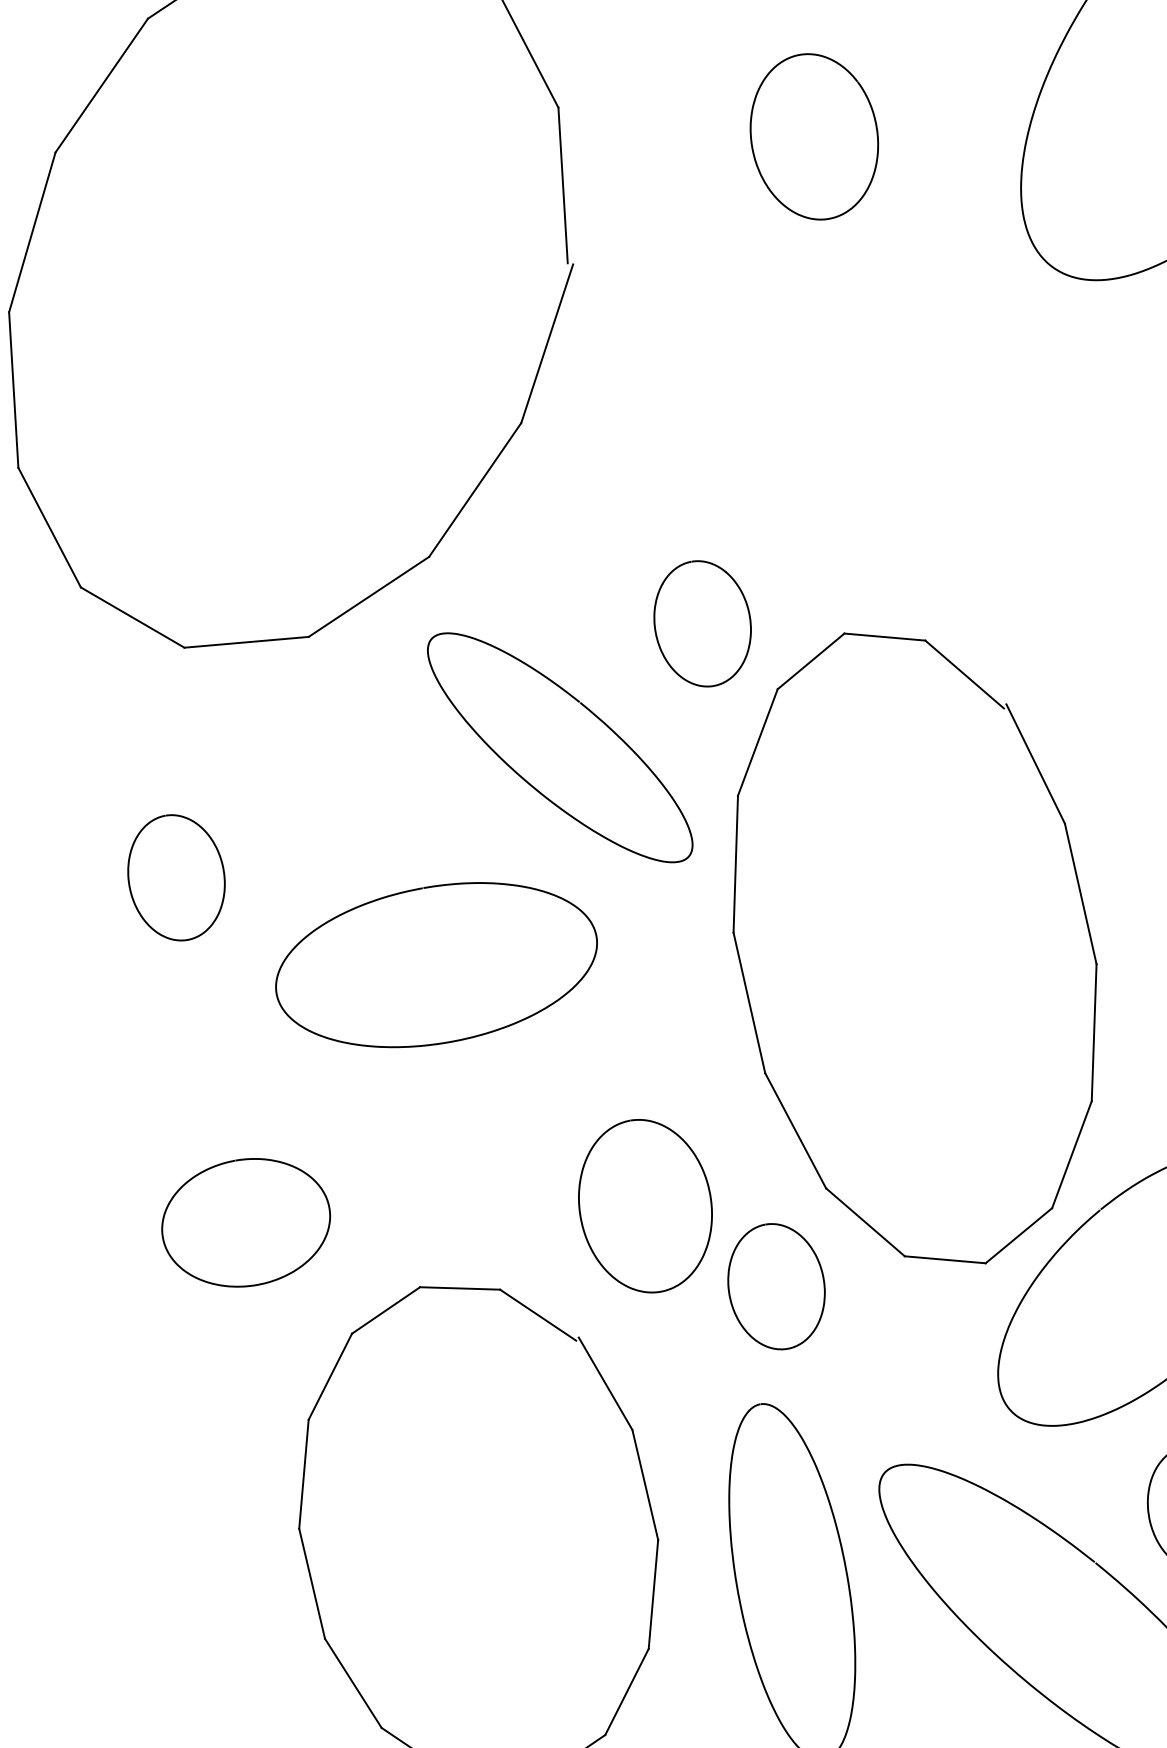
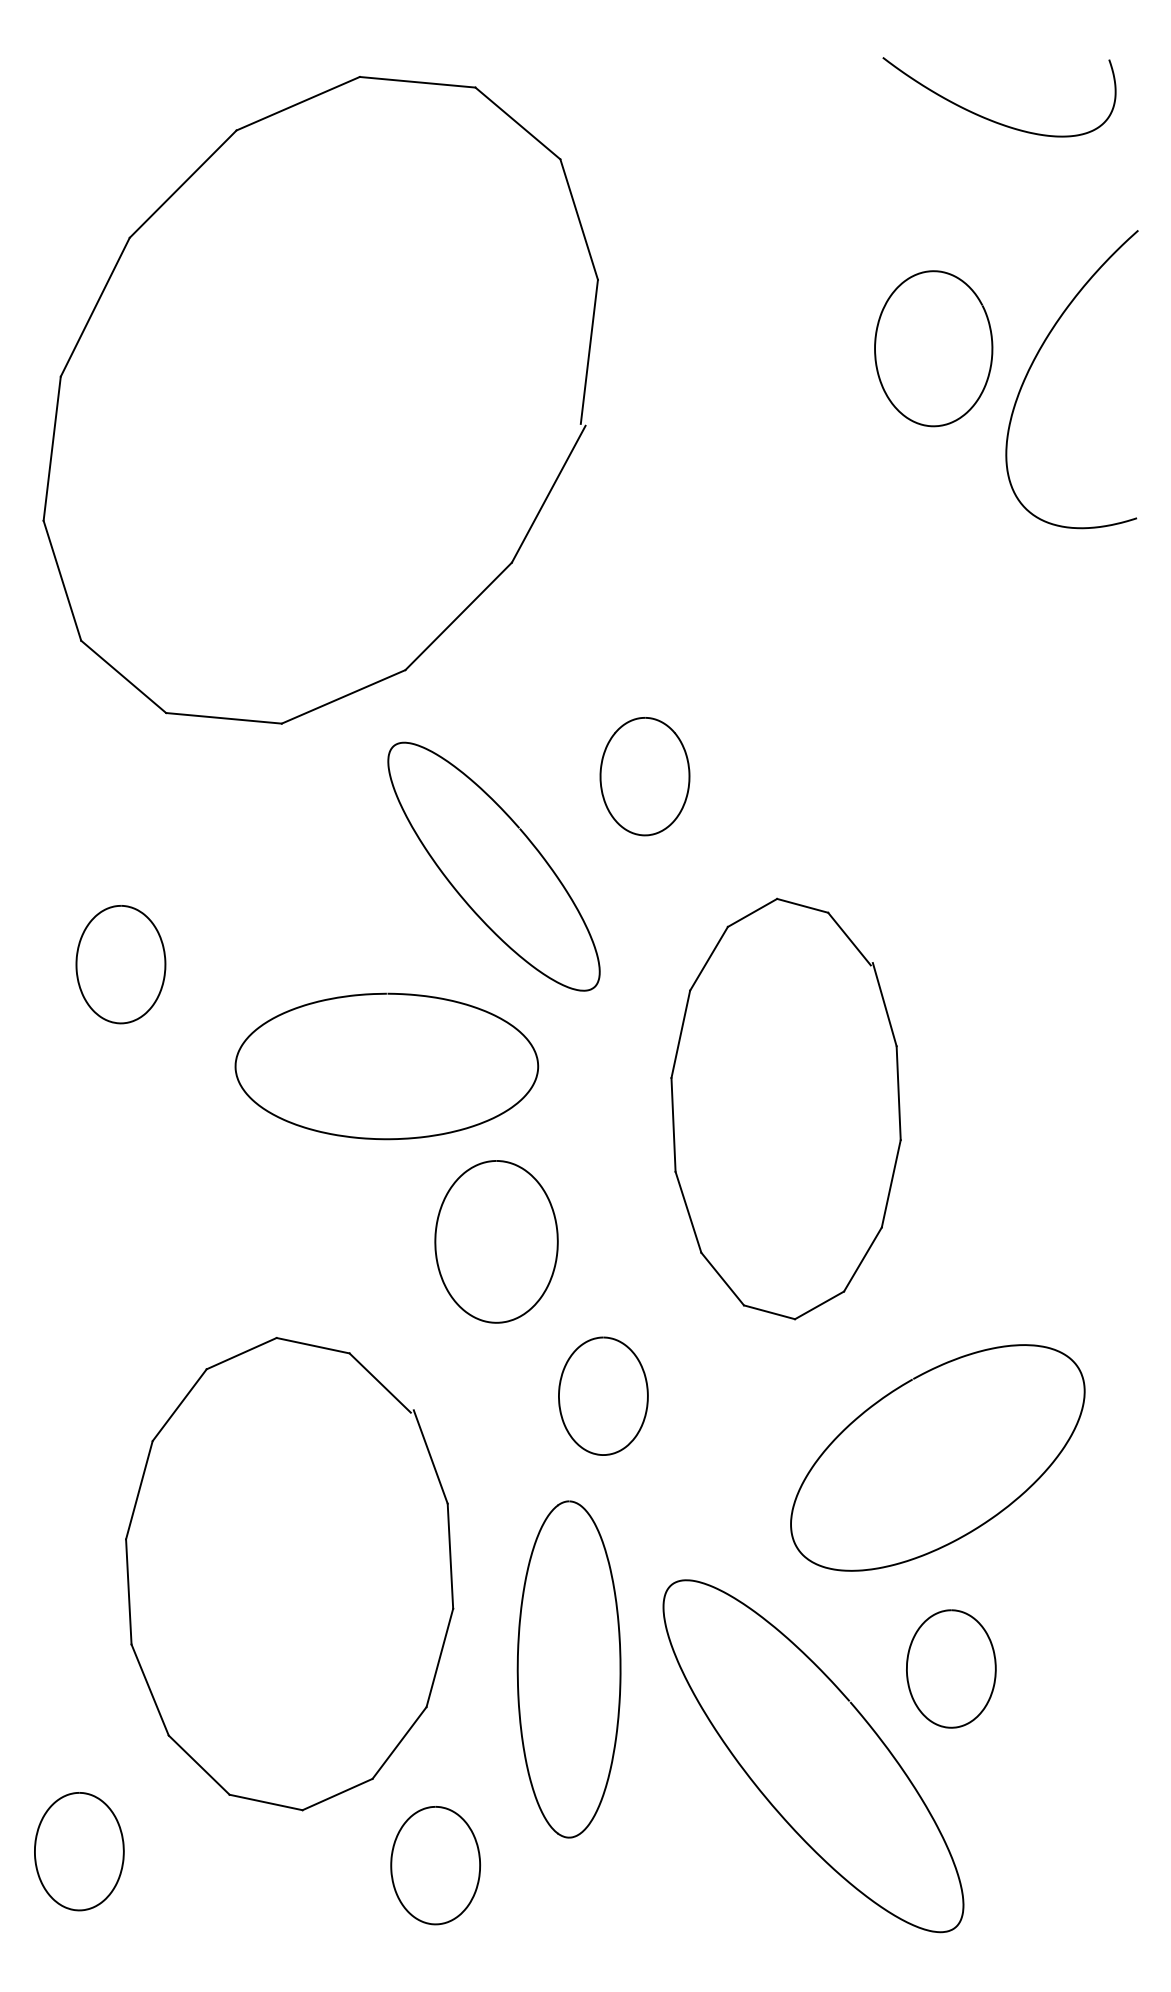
curve: (752, 142) -> (876, 343), moved
curve: (130, 885) -> (77, 964), moved
curve: (422, 889) -> (386, 994), moved
part: (914, 947) -> (785, 1108), size x0.7
curve: (234, 1161) -> (127, 1192), removed
curve: (581, 1217) -> (436, 1241), moved

